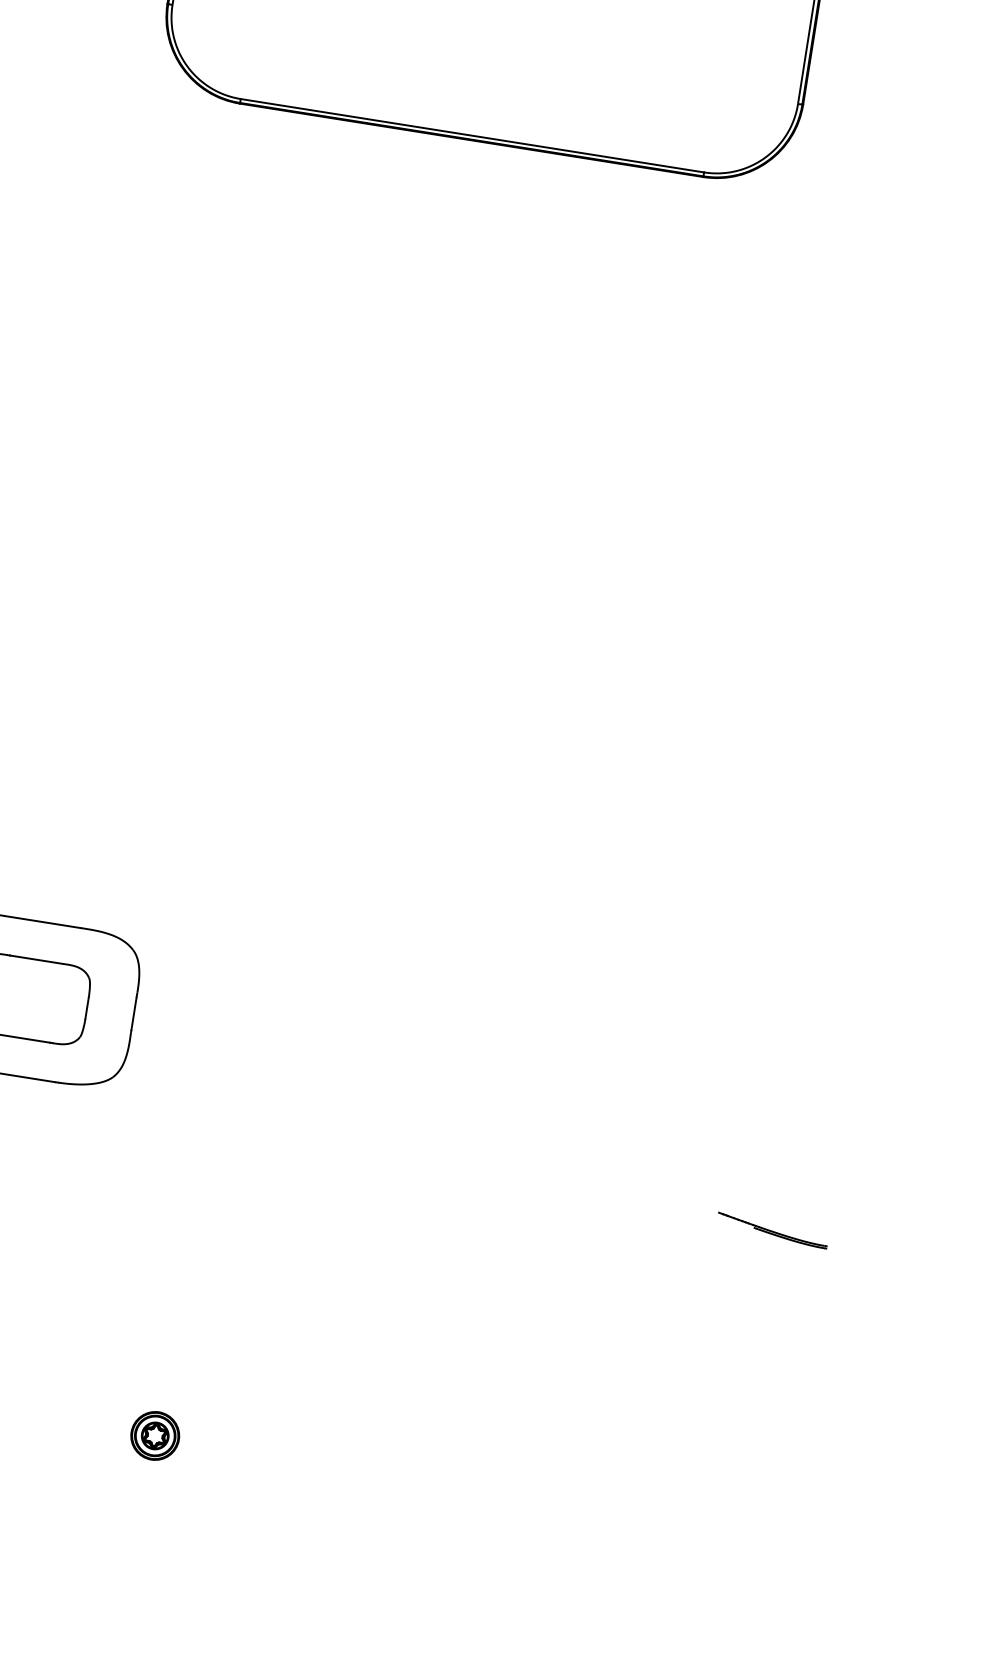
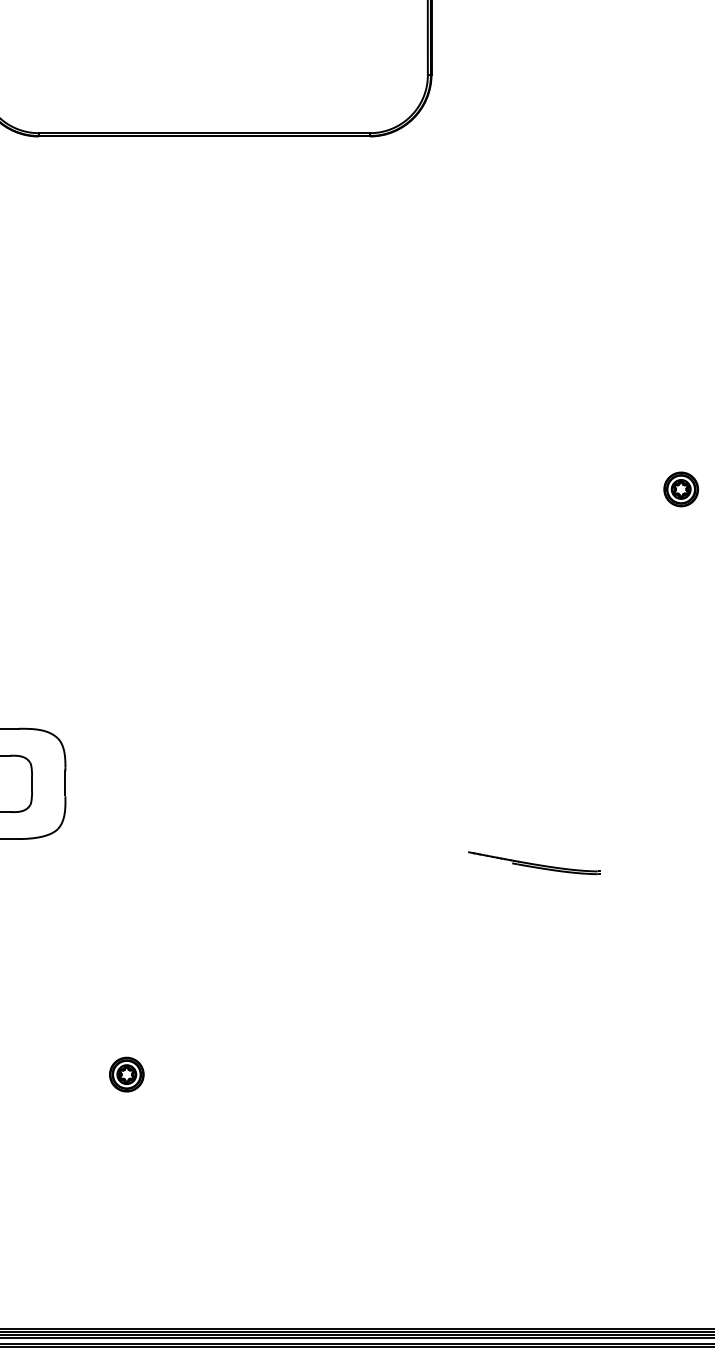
part: (772, 1230) -> (534, 863), size x1.67

